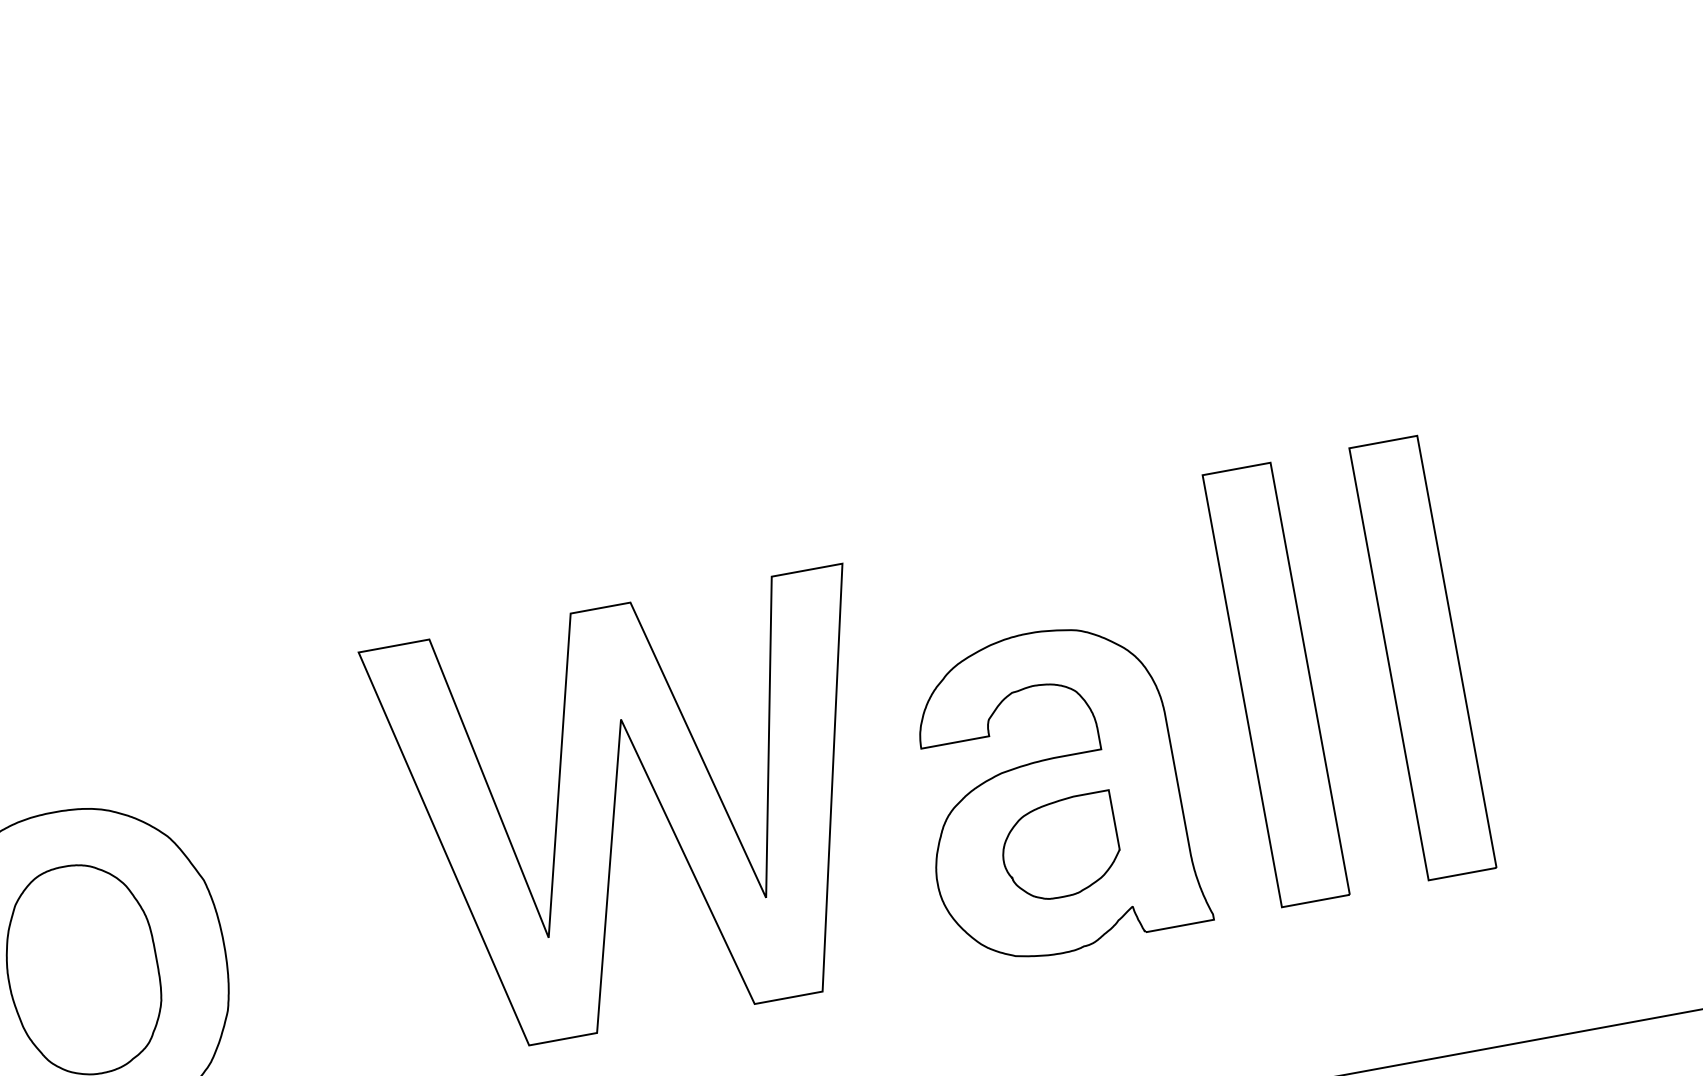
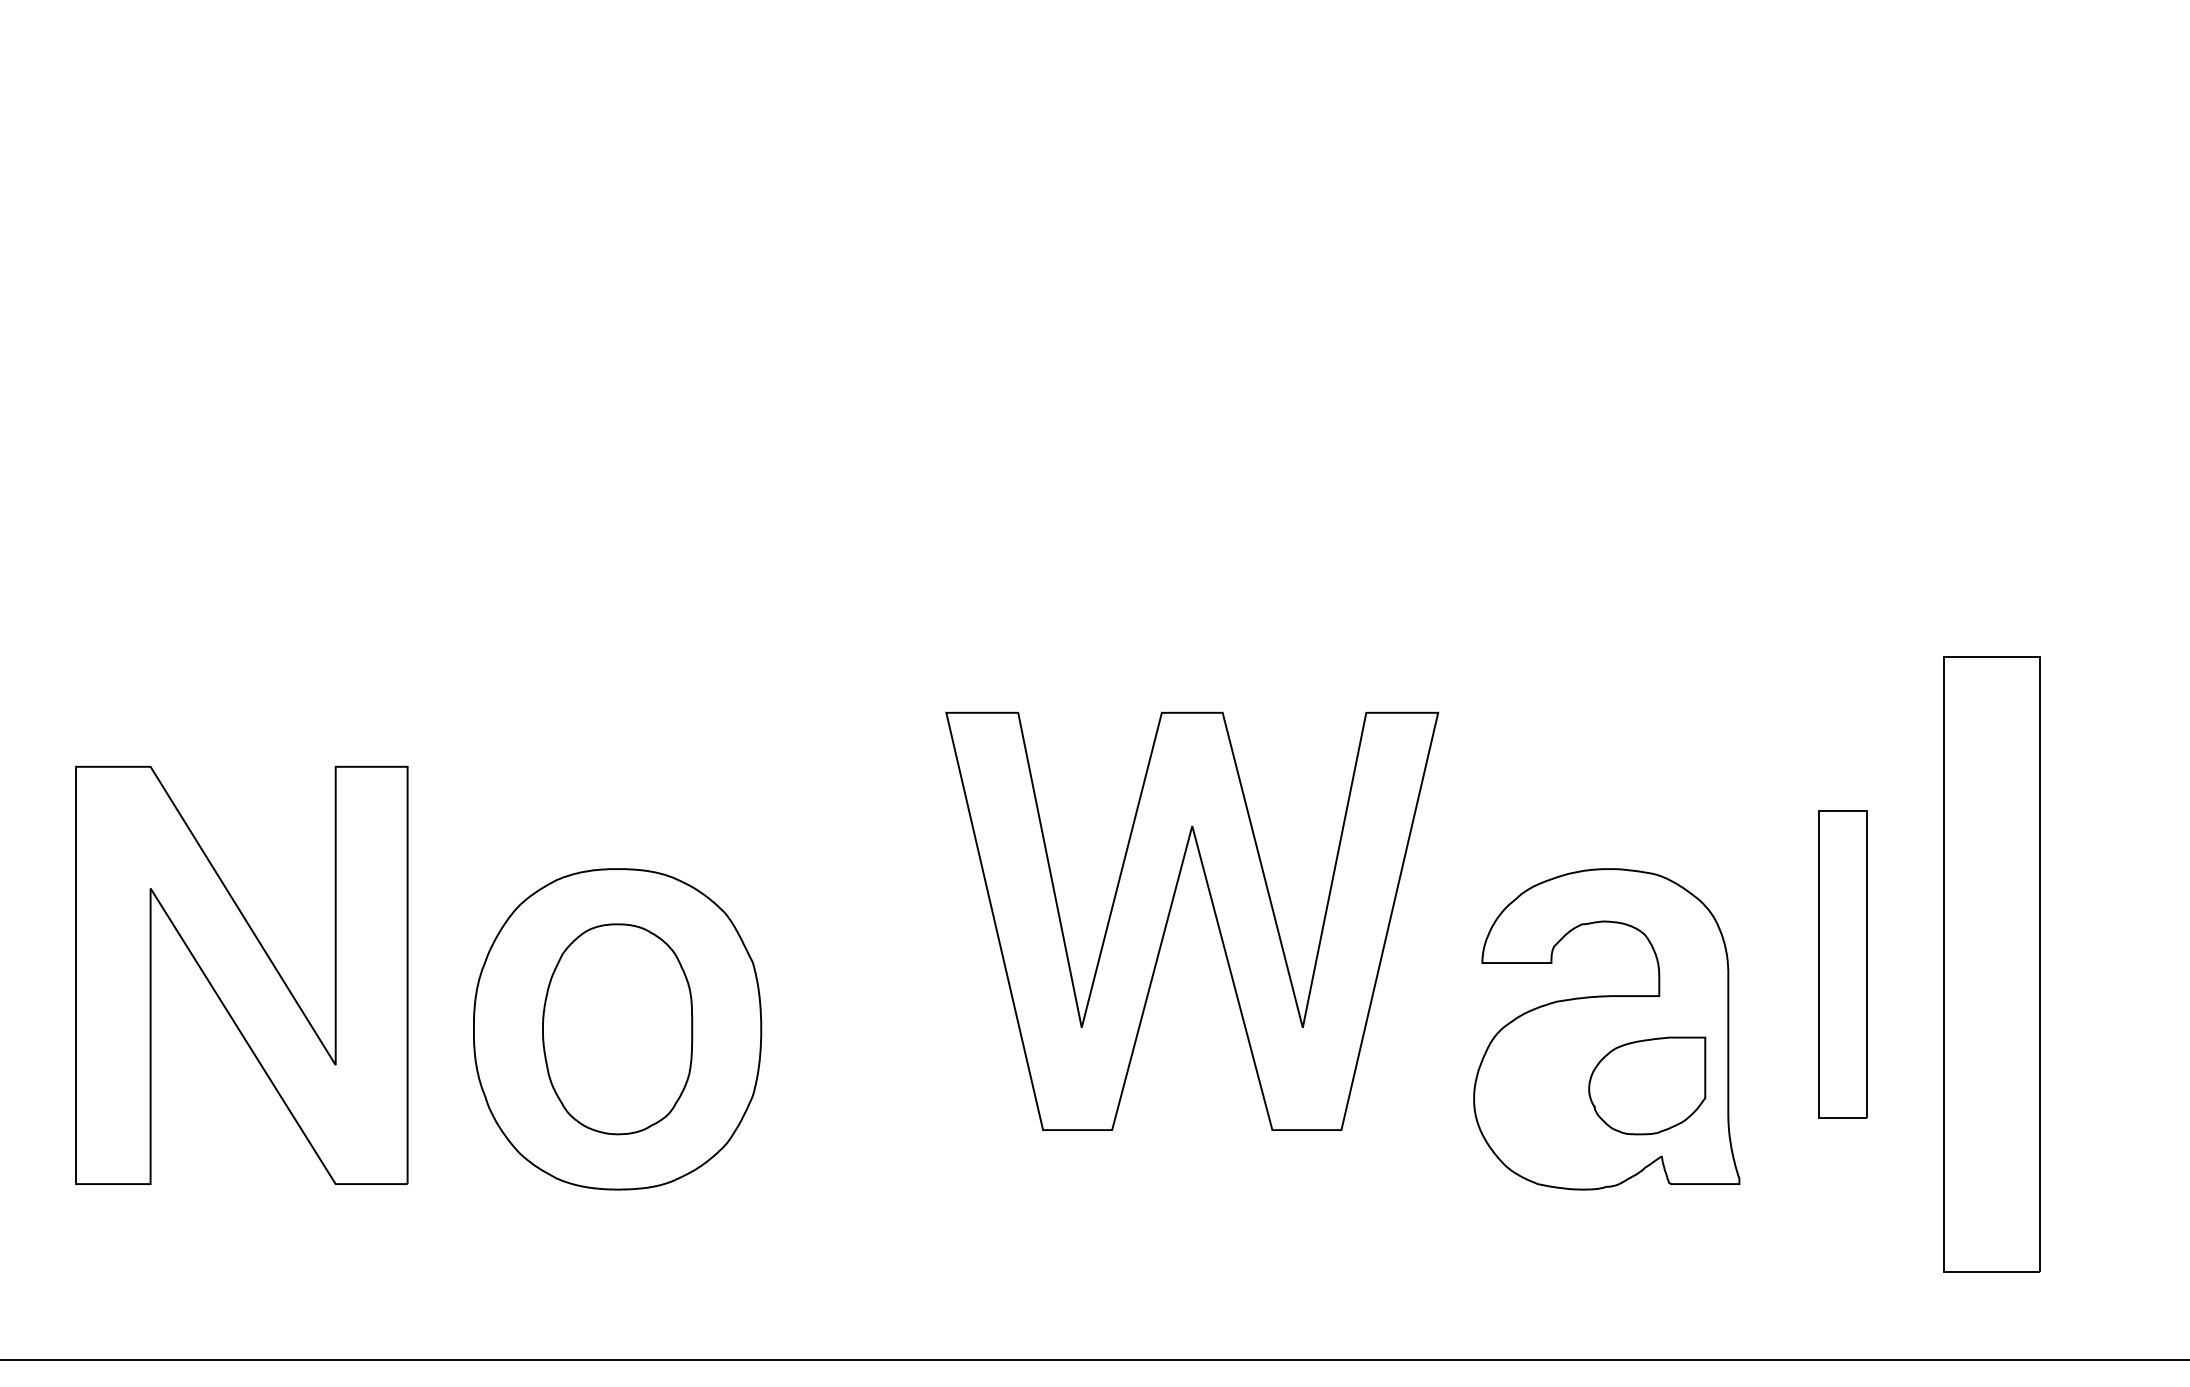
part: (1423, 658) -> (1992, 964), size x1.4
part: (1275, 685) -> (1842, 964), size x0.7
part: (659, 803) -> (1214, 915), moved
part: (1060, 847) -> (1647, 1085), moved

